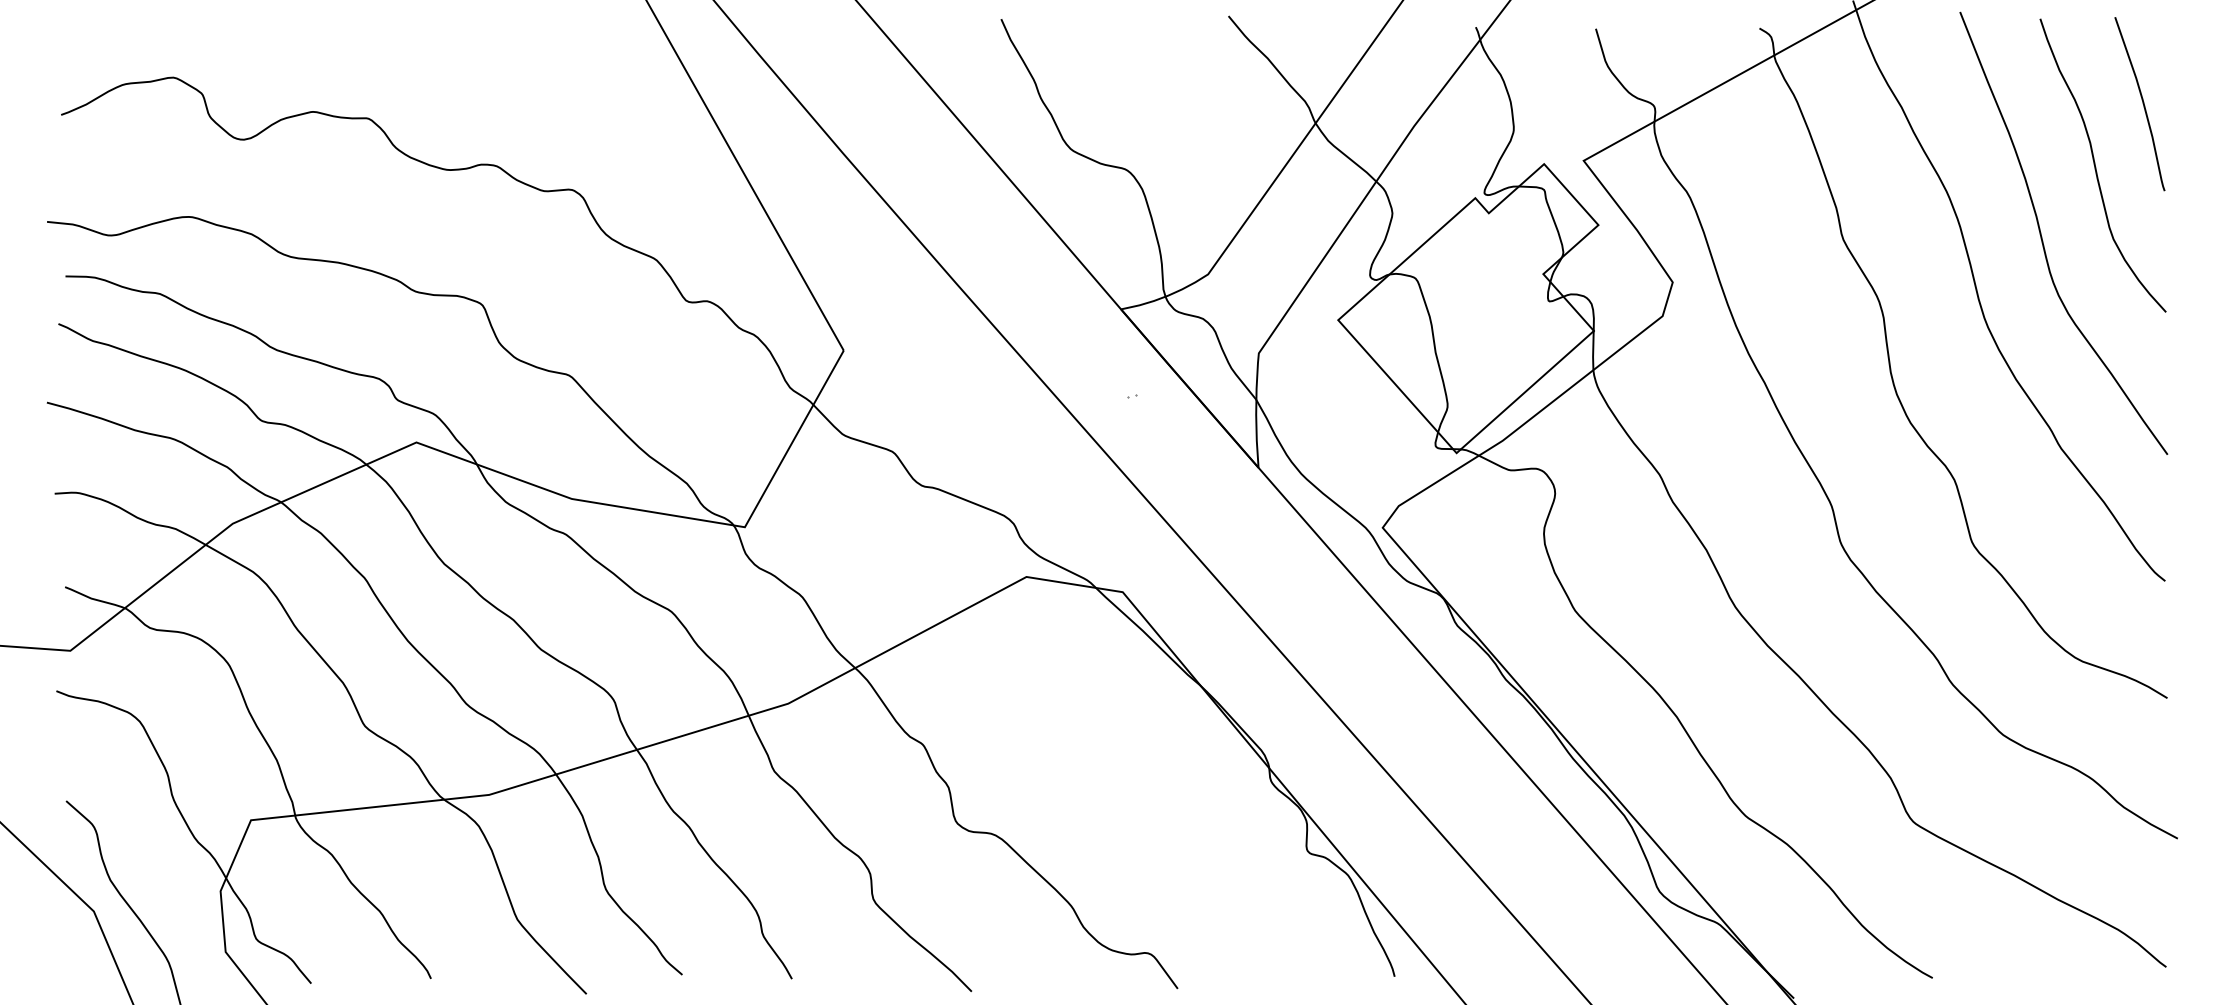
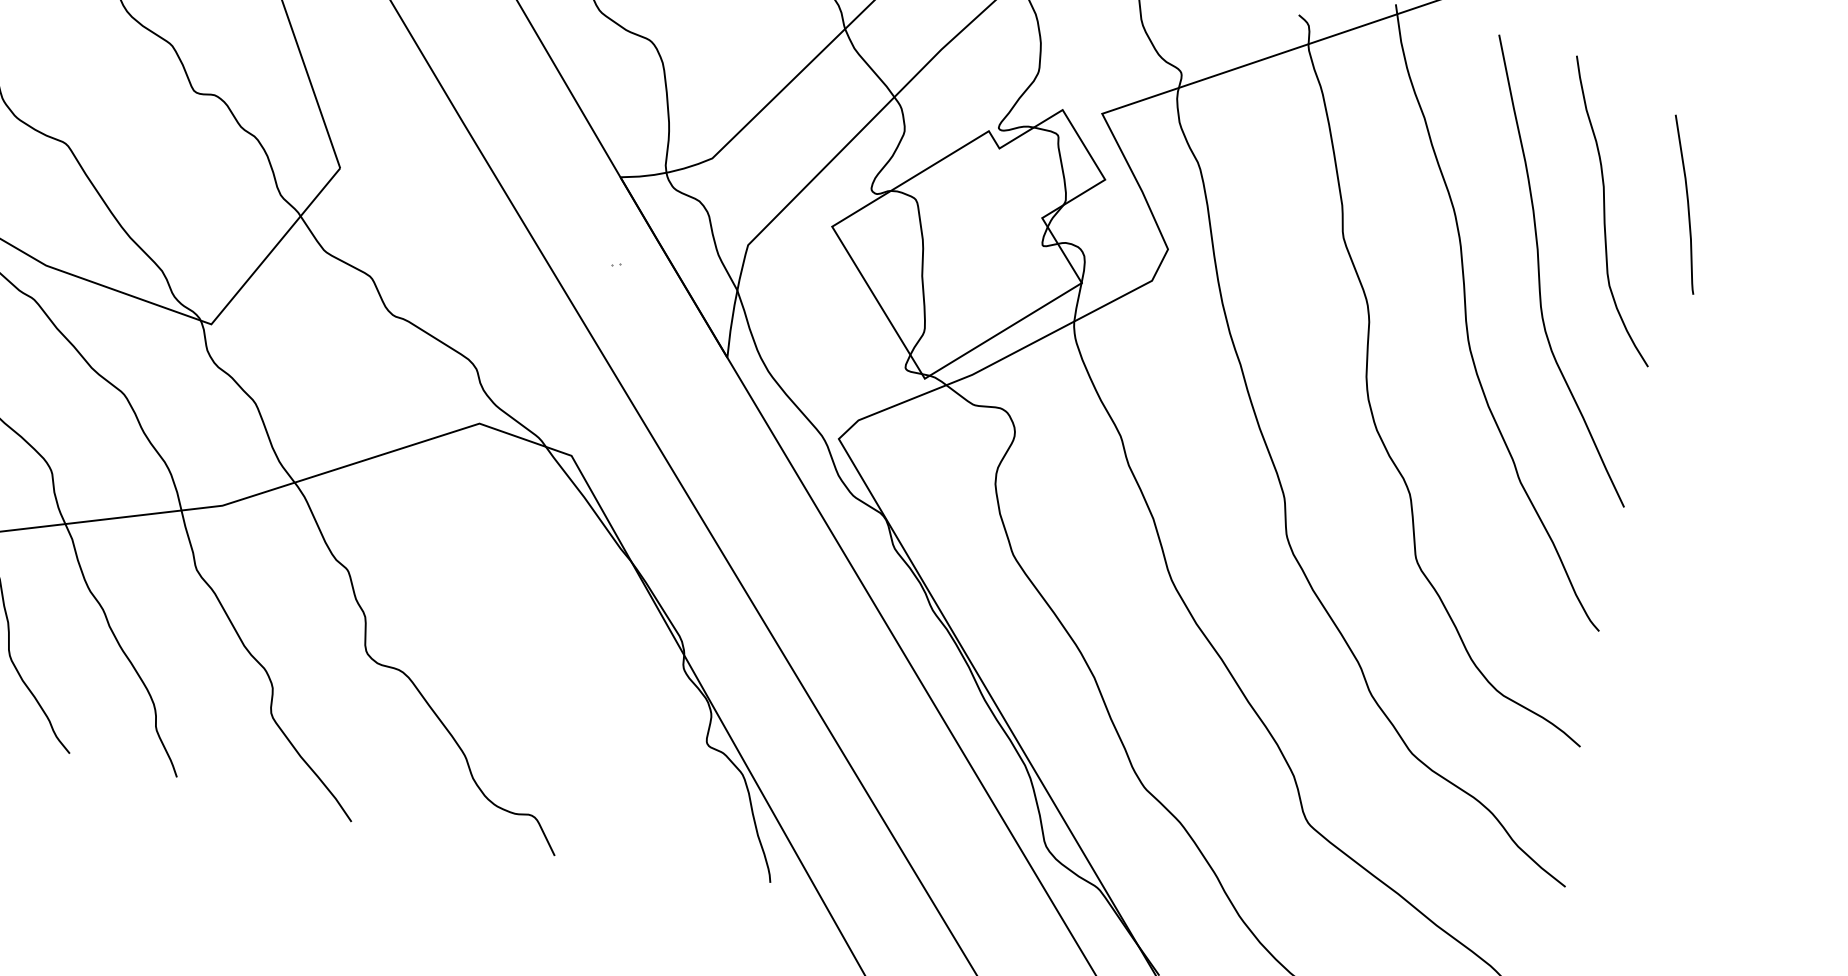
curve: (2142, 103) -> (1687, 204), moved

